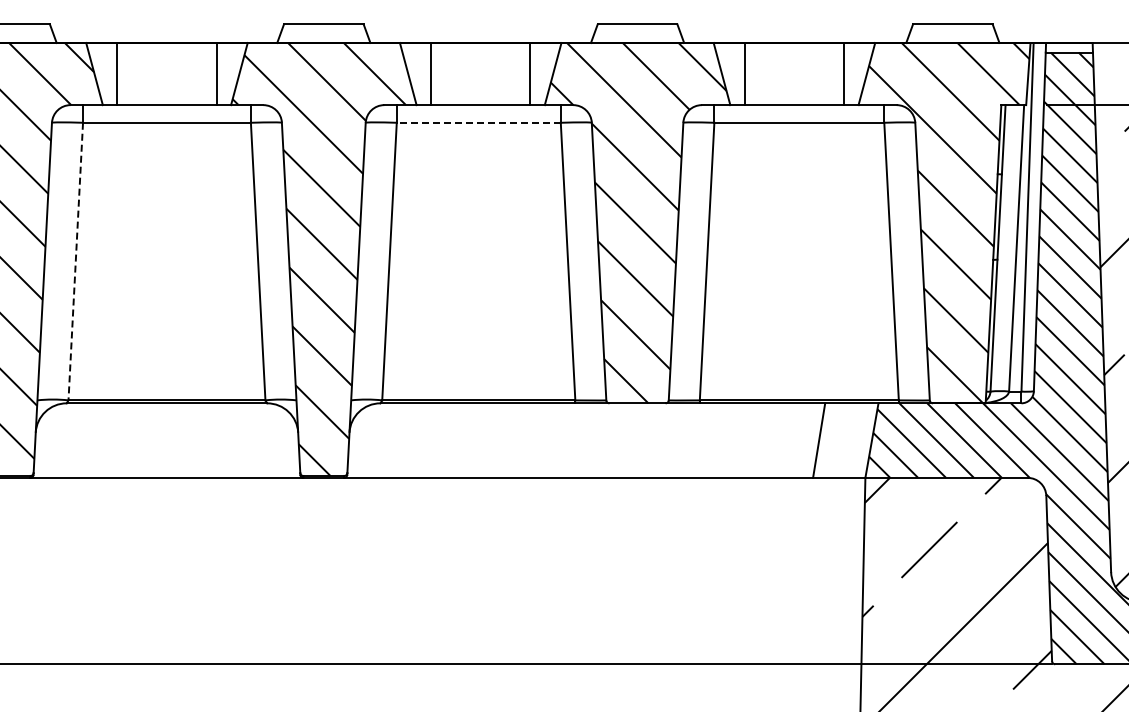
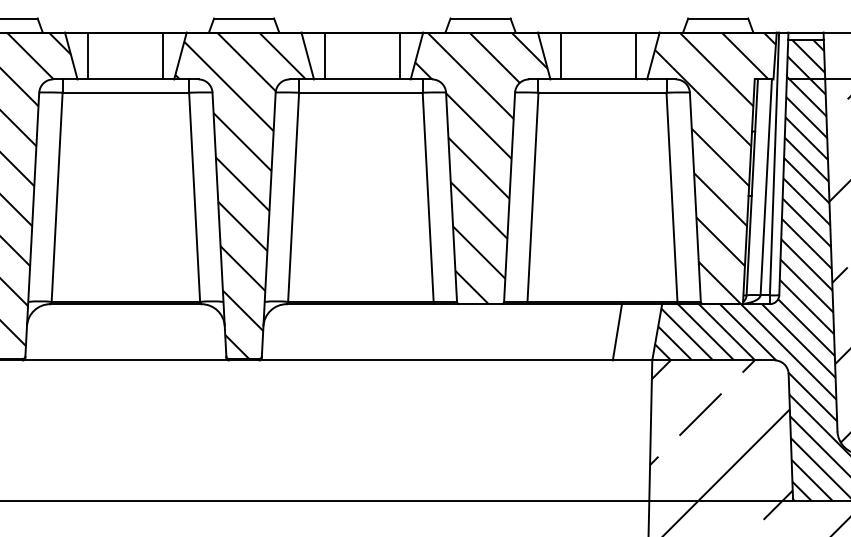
line: (478, 122) -> (360, 92), dashed -> solid
line: (75, 262) -> (56, 198), dashed -> solid

